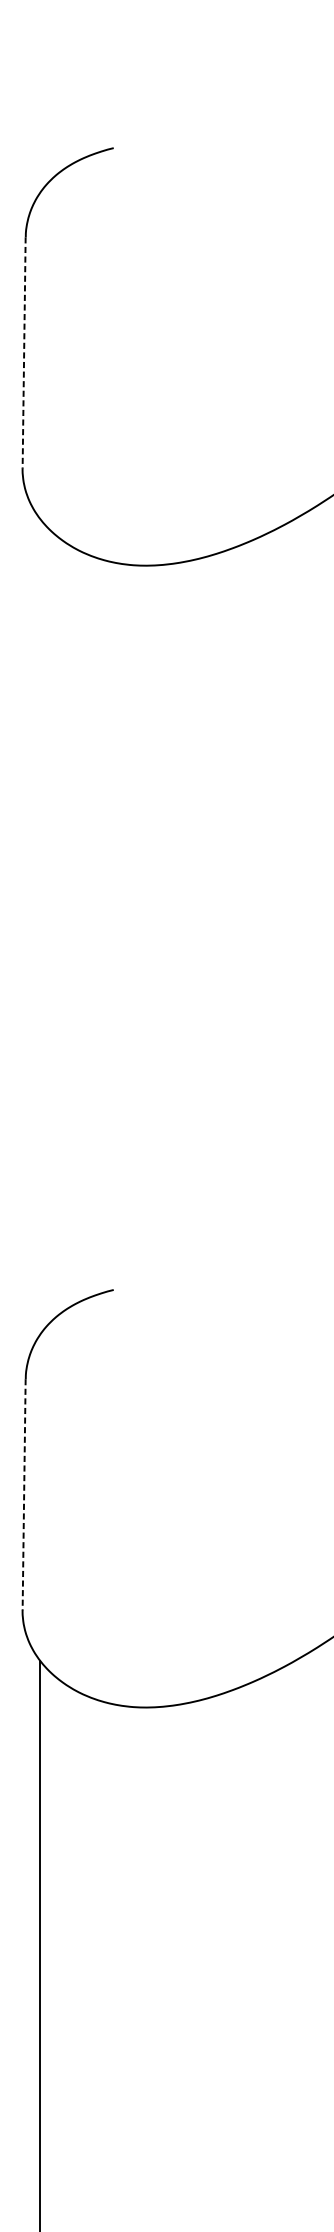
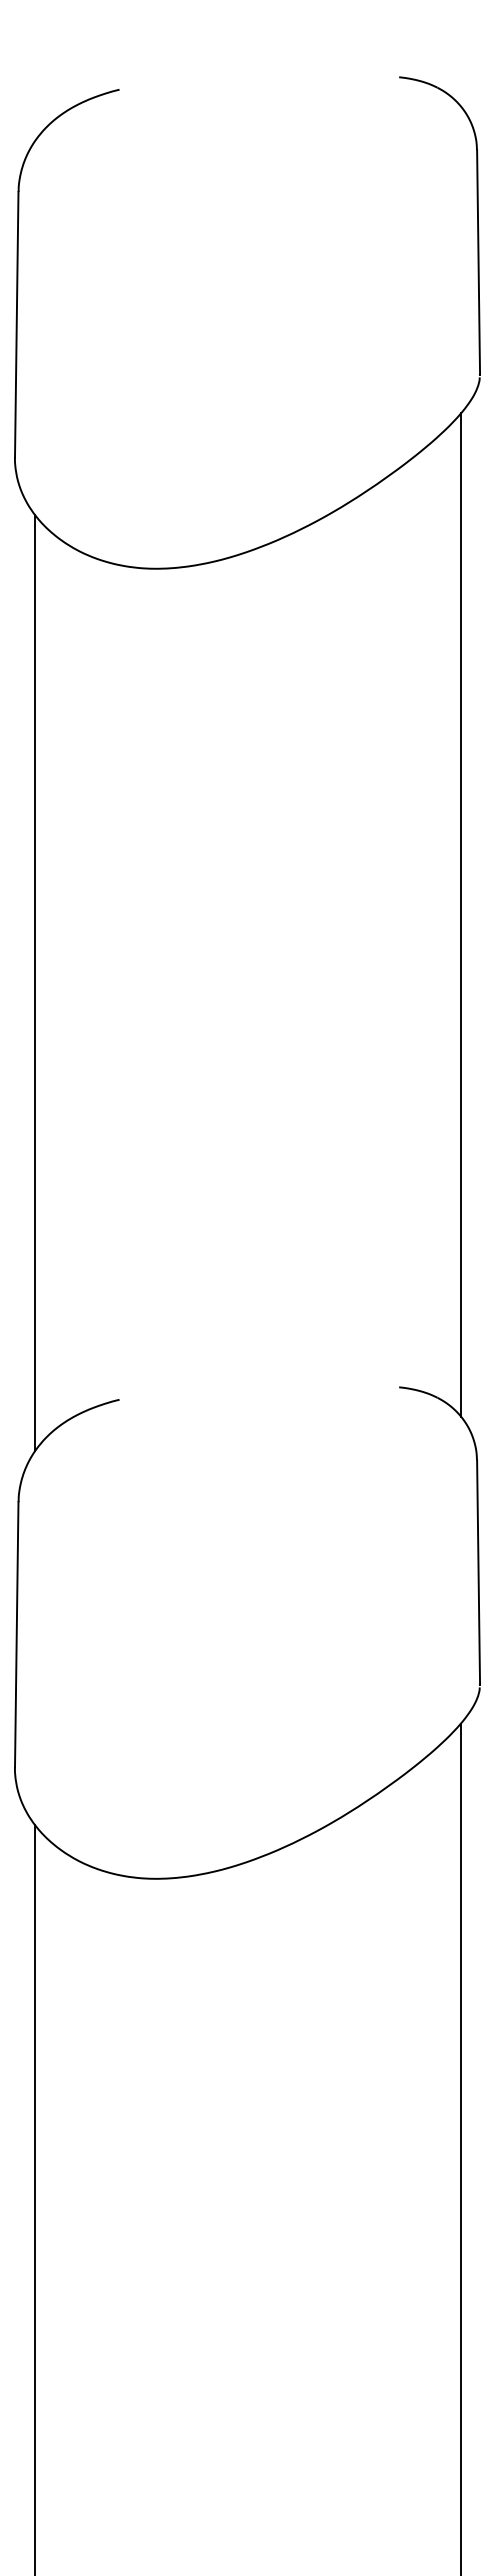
line: (23, 352) -> (16, 324), dashed -> solid
line: (40, 927) -> (35, 983), added
line: (23, 1494) -> (16, 1634), dashed -> solid

